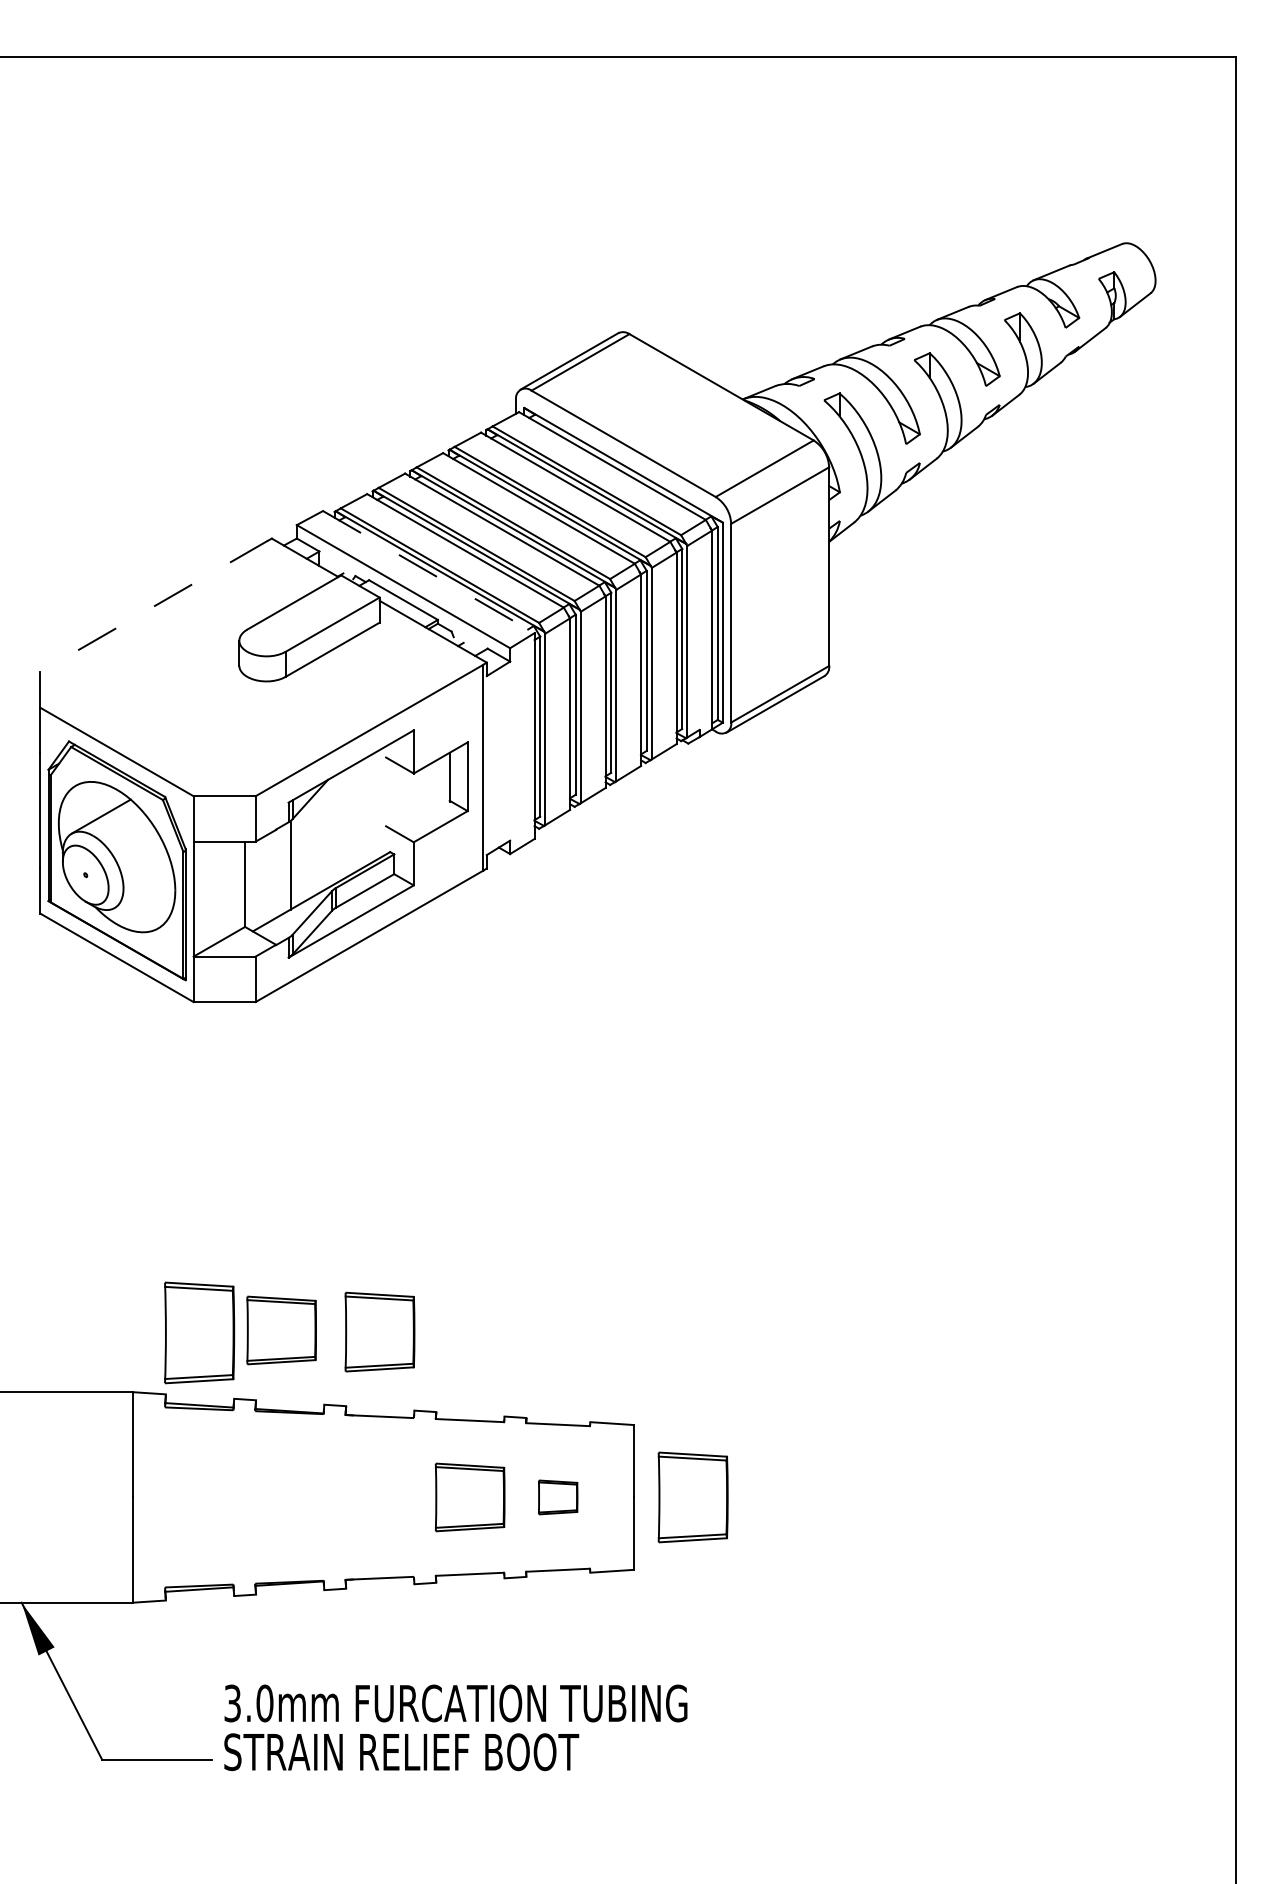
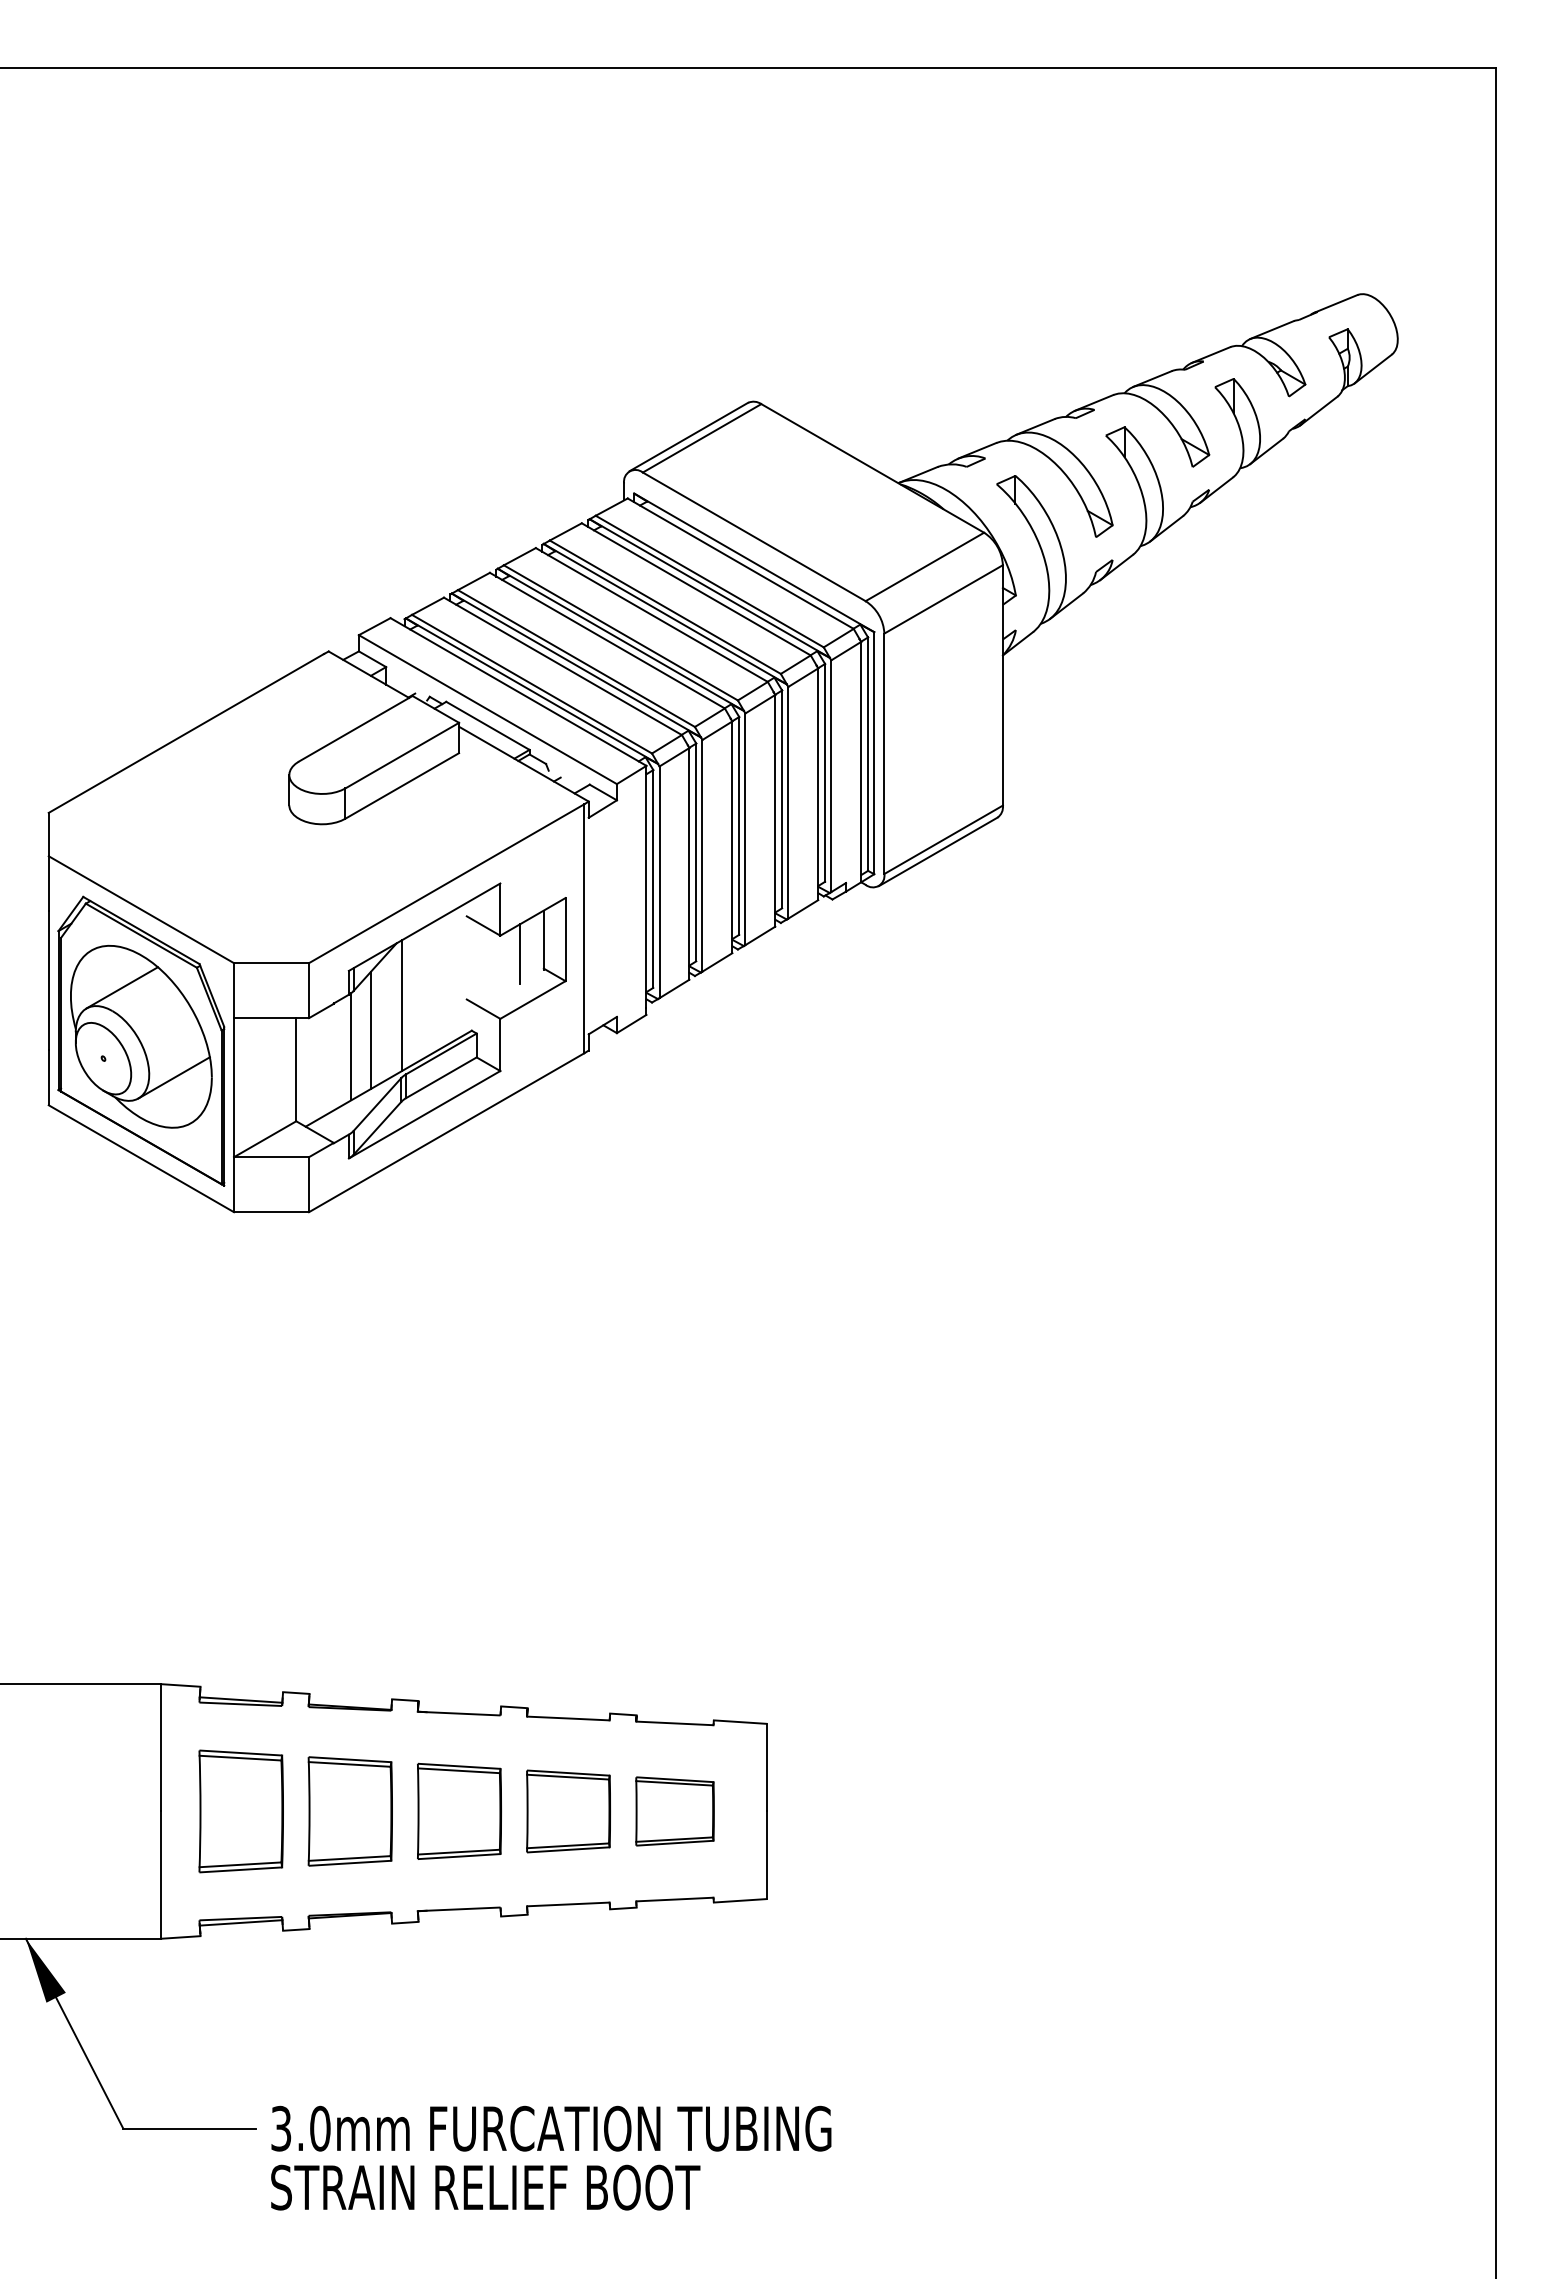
line: (428, 572) -> (518, 692), dashed -> solid
line: (154, 606) -> (186, 733), dashed -> solid
line: (430, 788) -> (520, 953), added
line: (332, 831) -> (402, 1005), added
line: (306, 851) -> (370, 1030), added
line: (143, 890) -> (173, 1077), added
part: (281, 1330) -> (340, 1609), removed
part: (380, 1331) -> (459, 1810), moved
part: (198, 1332) -> (240, 1811), moved
part: (557, 1497) -> (674, 1811), size x1.67
part: (692, 1497) -> (349, 1811), moved
text: (456, 1727) -> (551, 2157), moved

